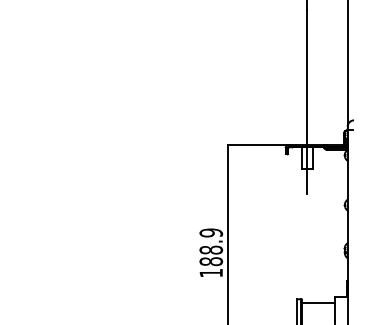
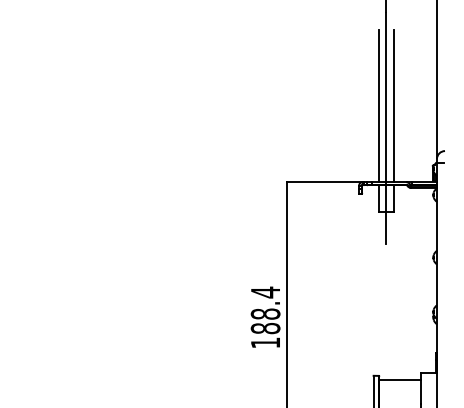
line: (301, 84) -> (378, 106), added
line: (313, 84) -> (394, 106), added
text: (211, 232) -> (265, 291), 188.9 -> 188.4

